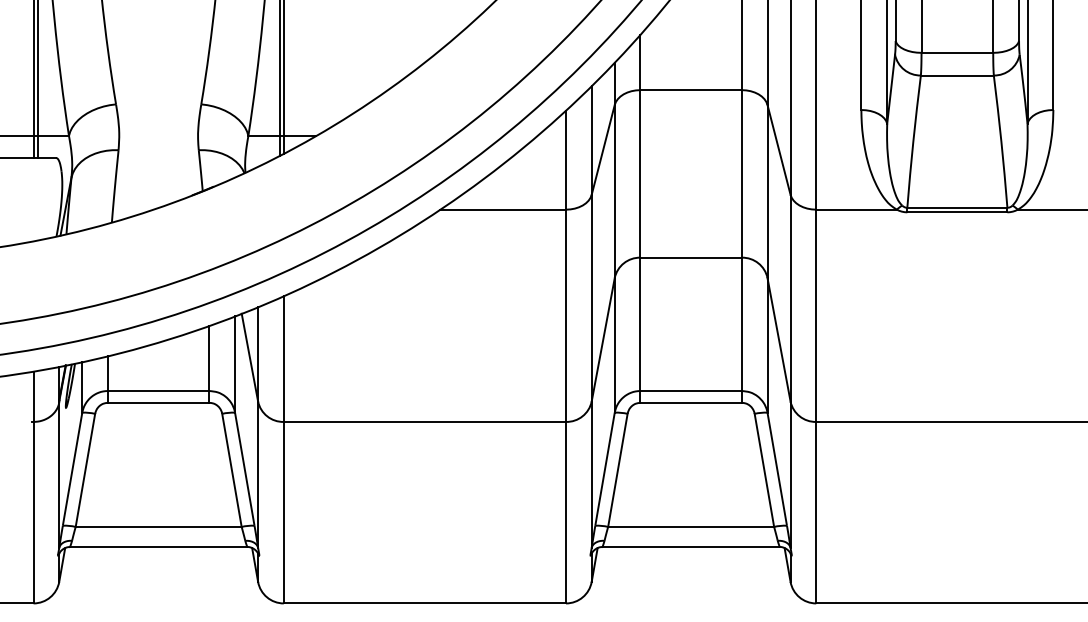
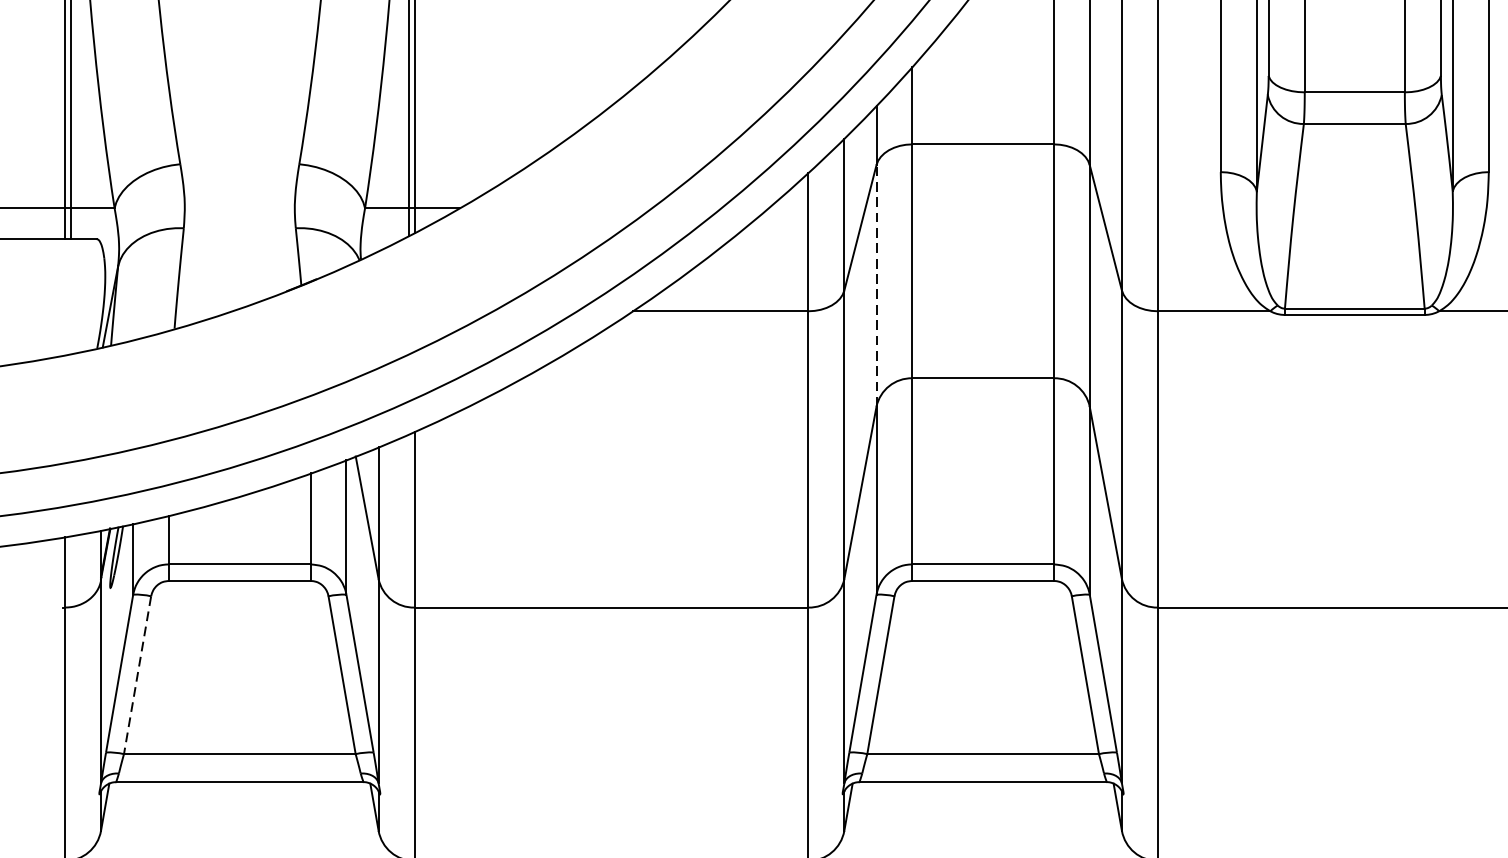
line: (614, 191) -> (876, 285), solid -> dashed
line: (85, 470) -> (137, 675), solid -> dashed

